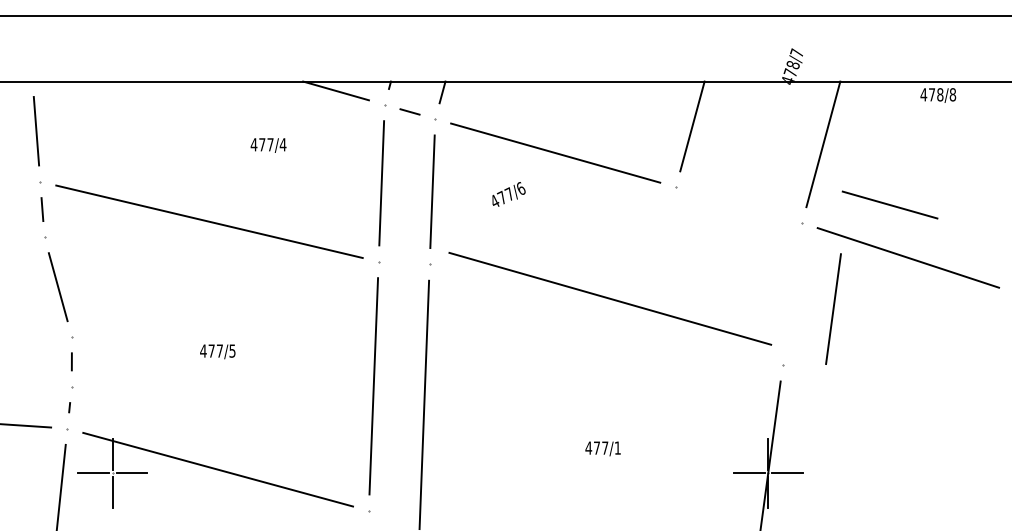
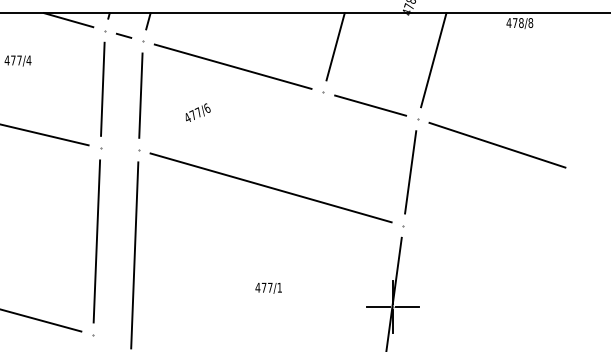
text: (508, 194) -> (197, 112), moved
line: (889, 204) -> (370, 105), moved
line: (610, 298) -> (271, 187), moved
line: (833, 308) -> (410, 171), moved

